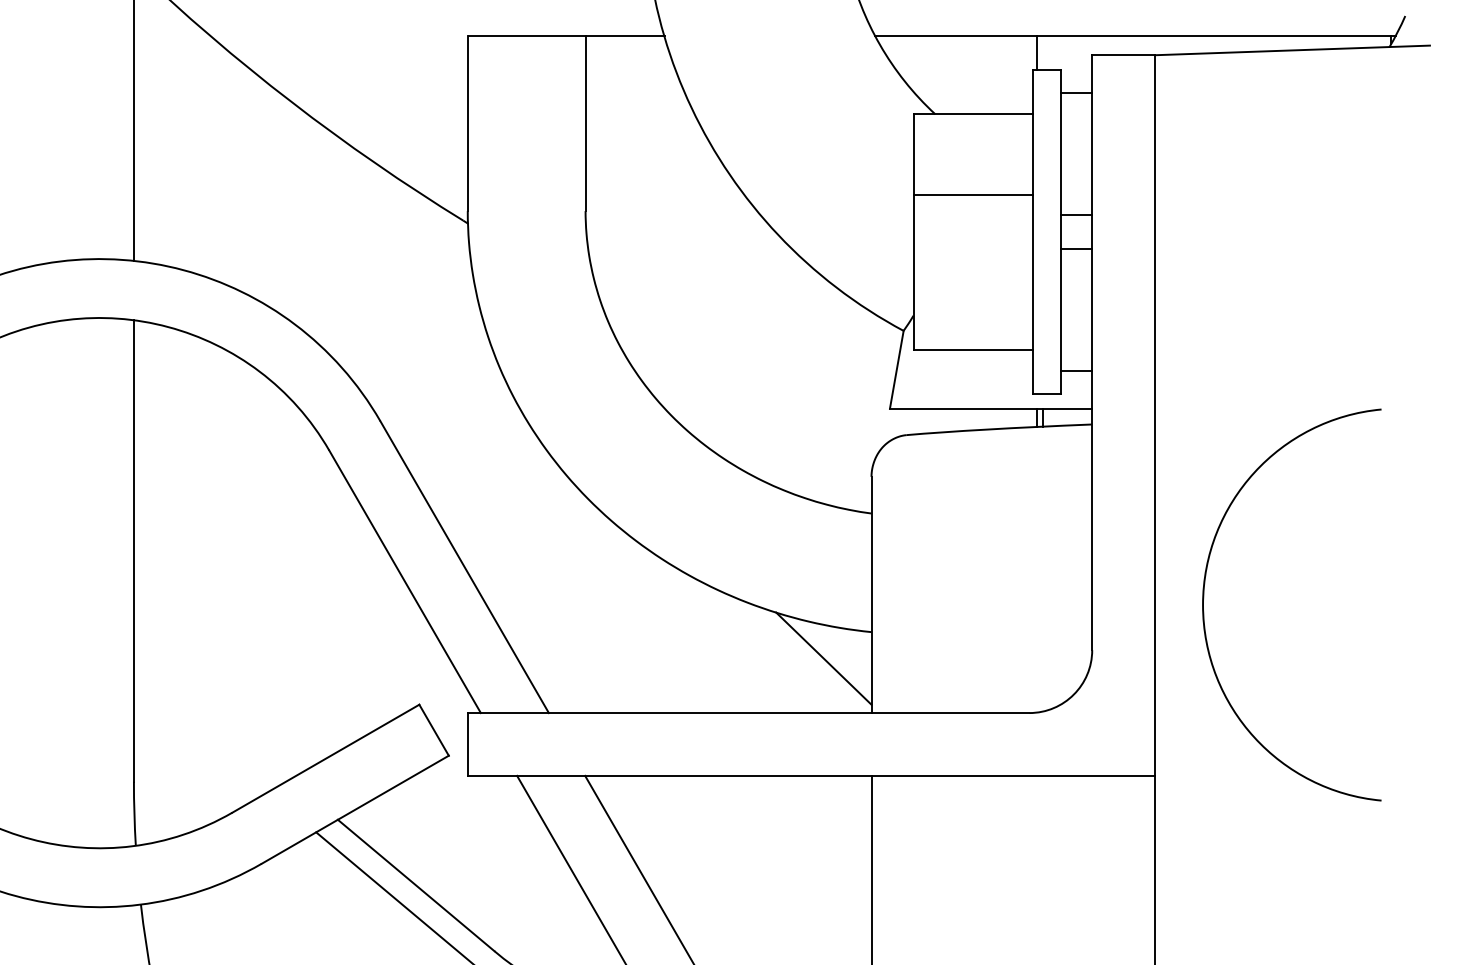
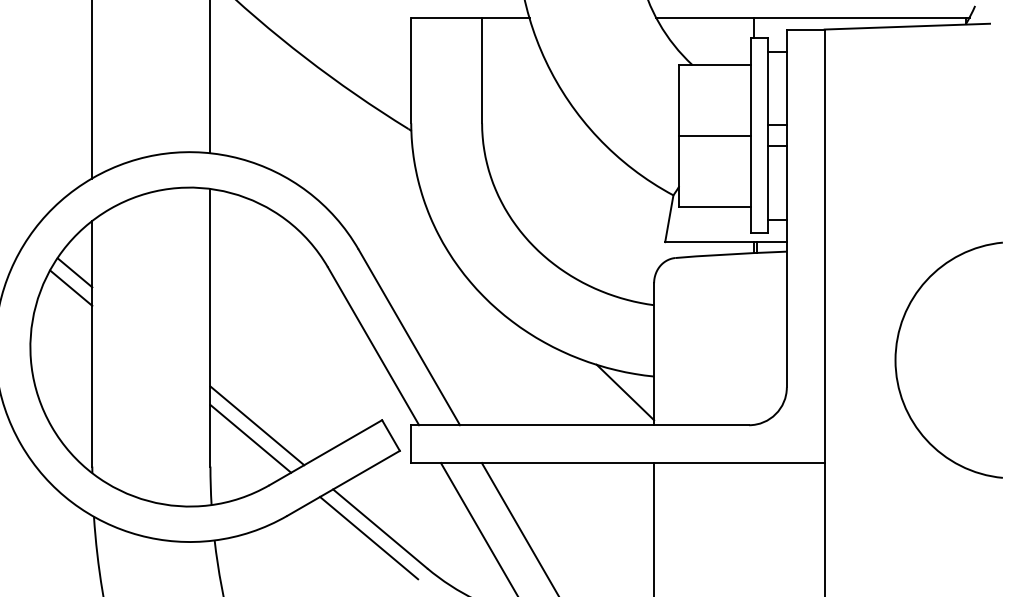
line: (973, 194) -> (715, 135), moved
arc: (1204, 603) -> (896, 359), moved
line: (212, 713) -> (257, 425), added
line: (200, 735) -> (250, 438), added

